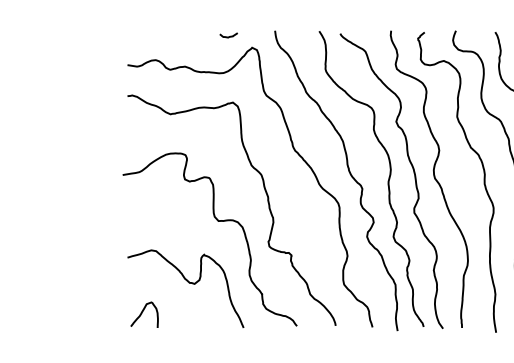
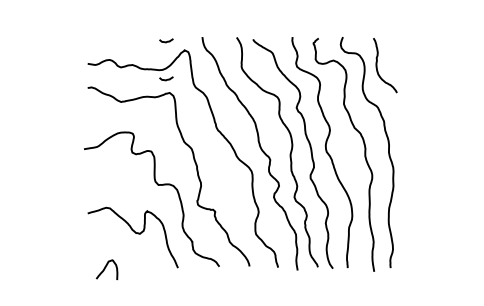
curve: (230, 84) -> (167, 78), added
curve: (142, 314) -> (105, 269), moved

